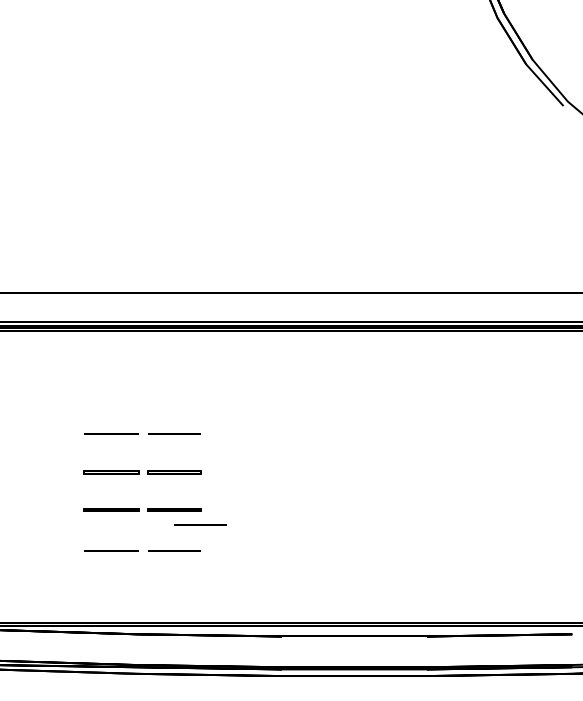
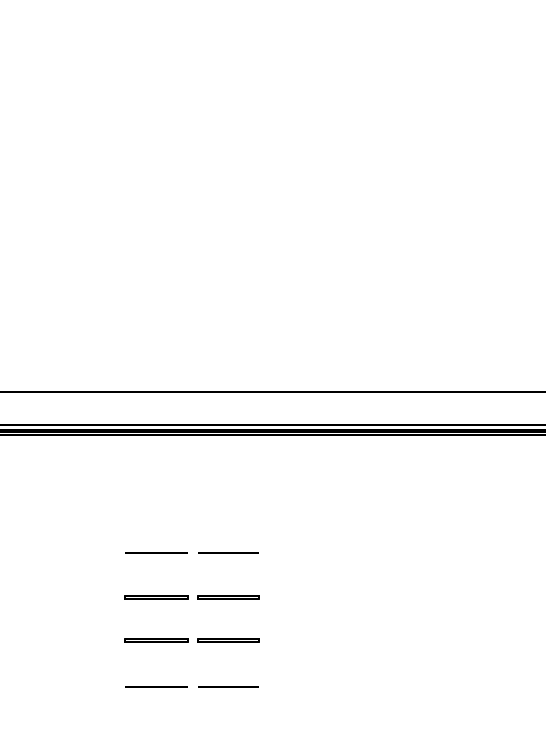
line: (200, 524) -> (258, 657), removed

